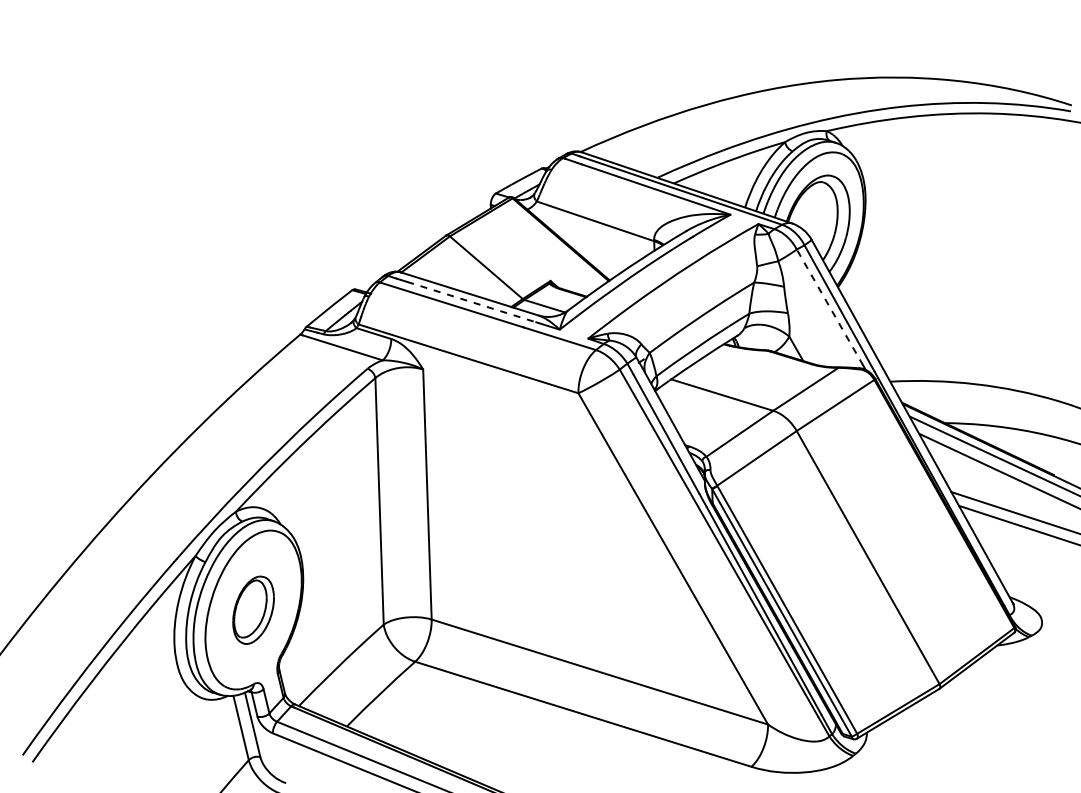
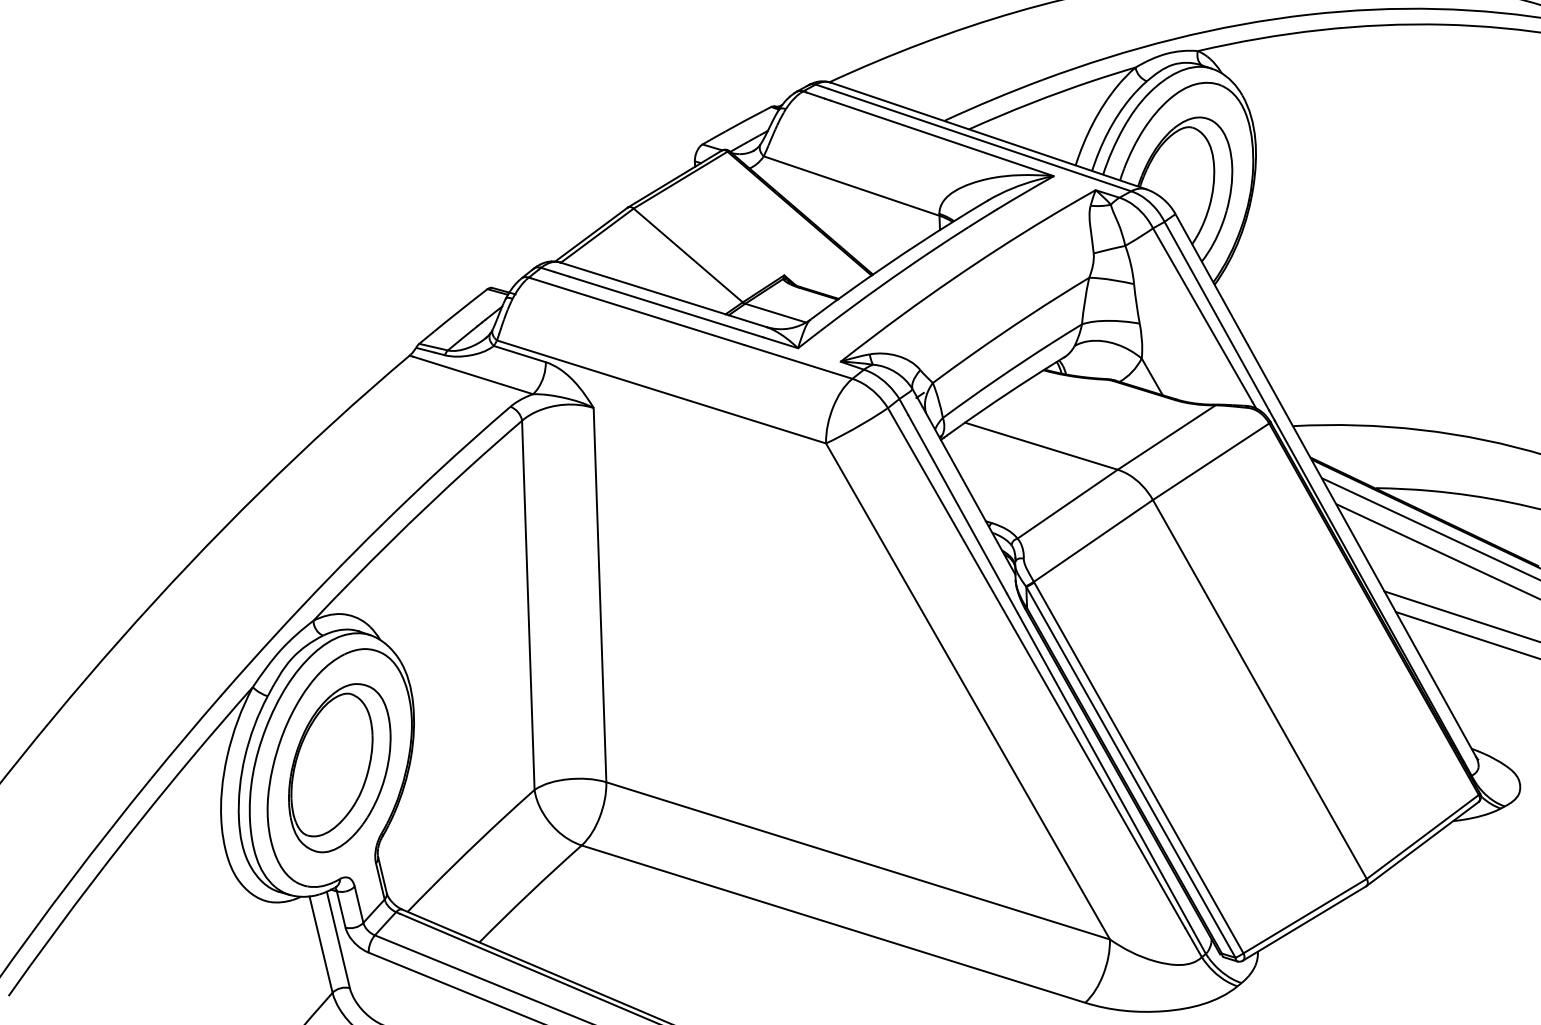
line: (471, 302) -> (665, 307), dashed -> solid
line: (830, 307) -> (1203, 315), dashed -> solid
part: (253, 610) -> (339, 768), size x1.67

